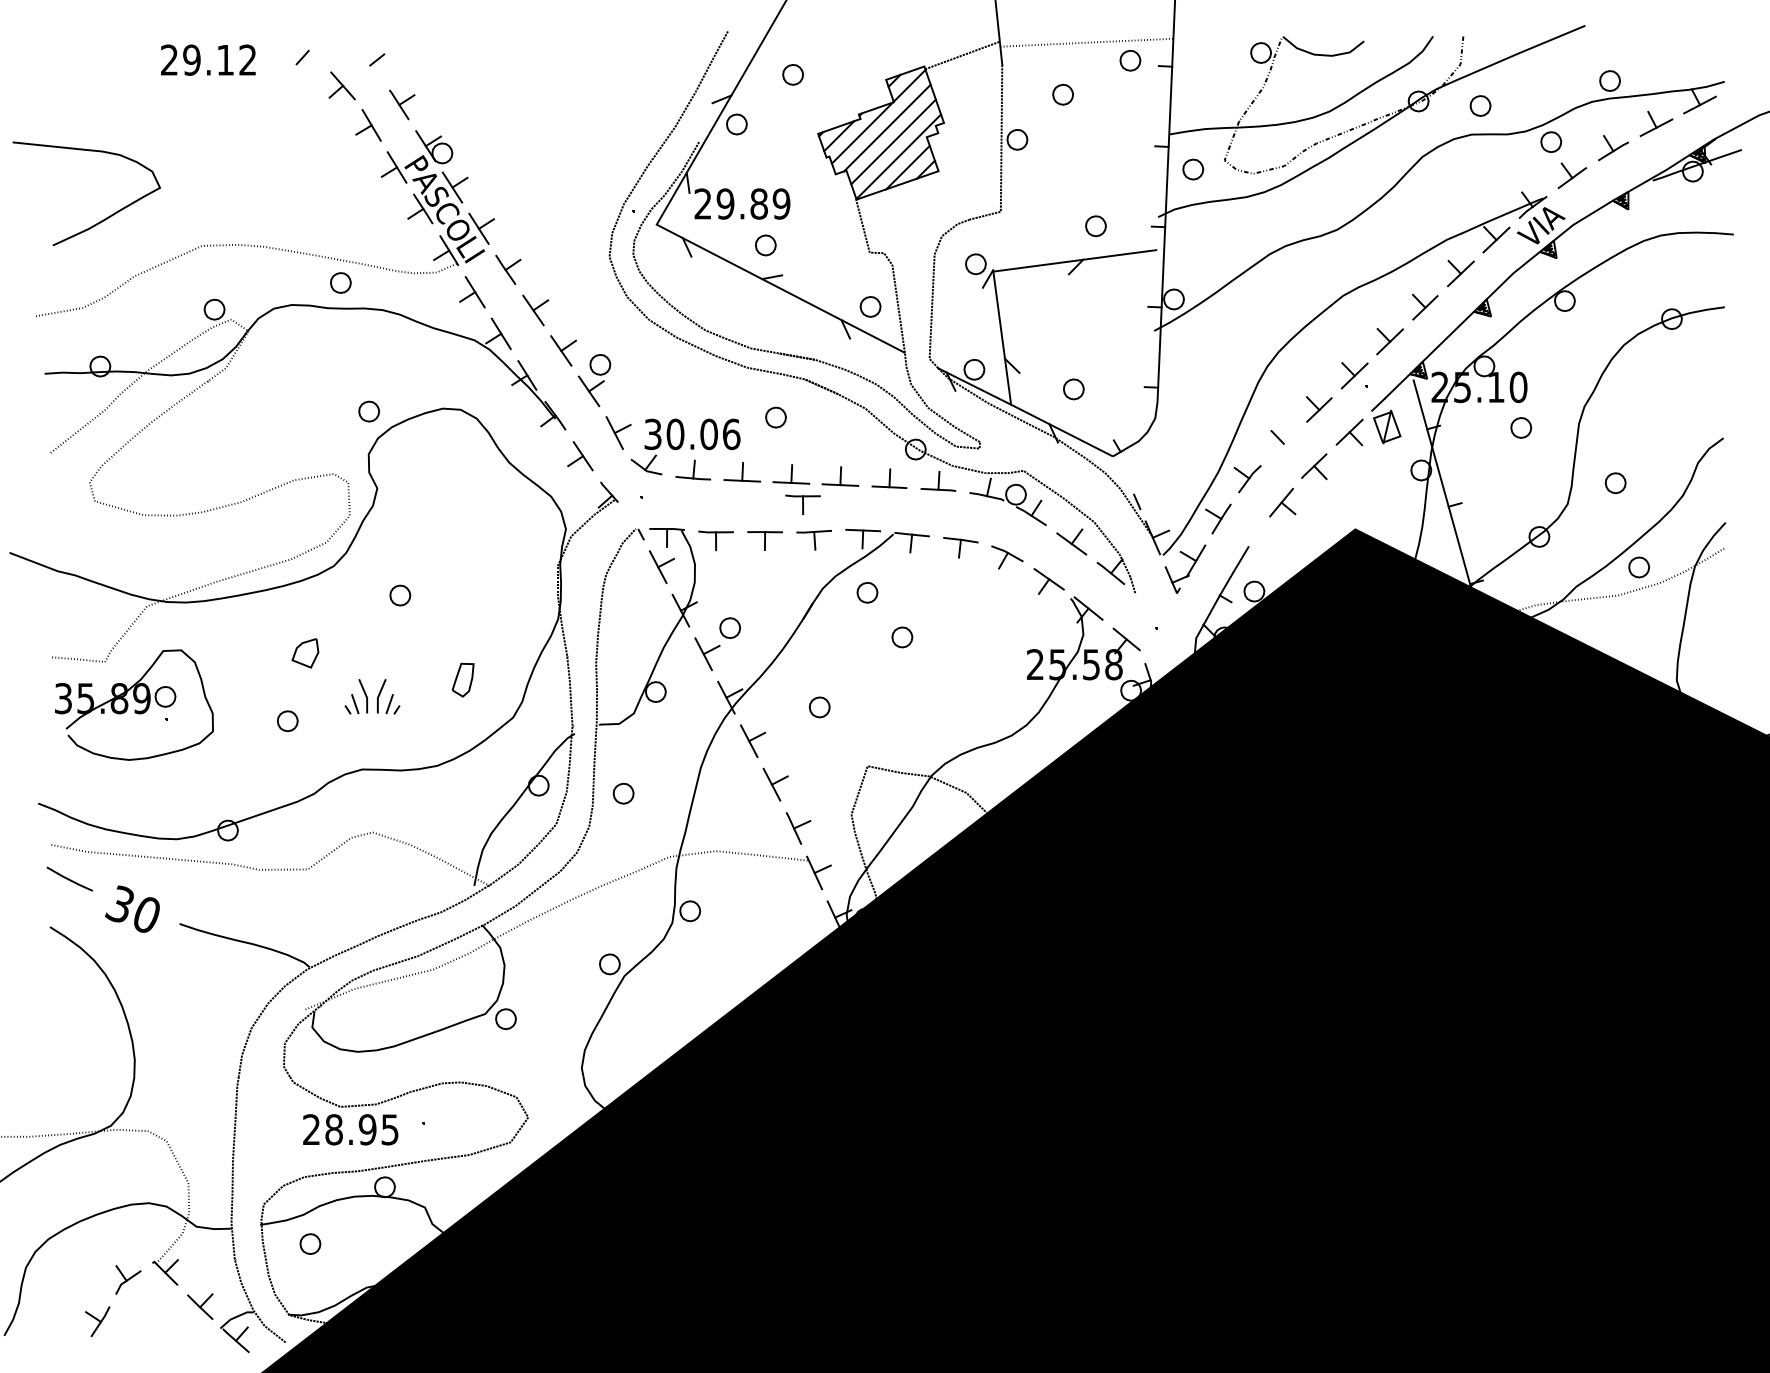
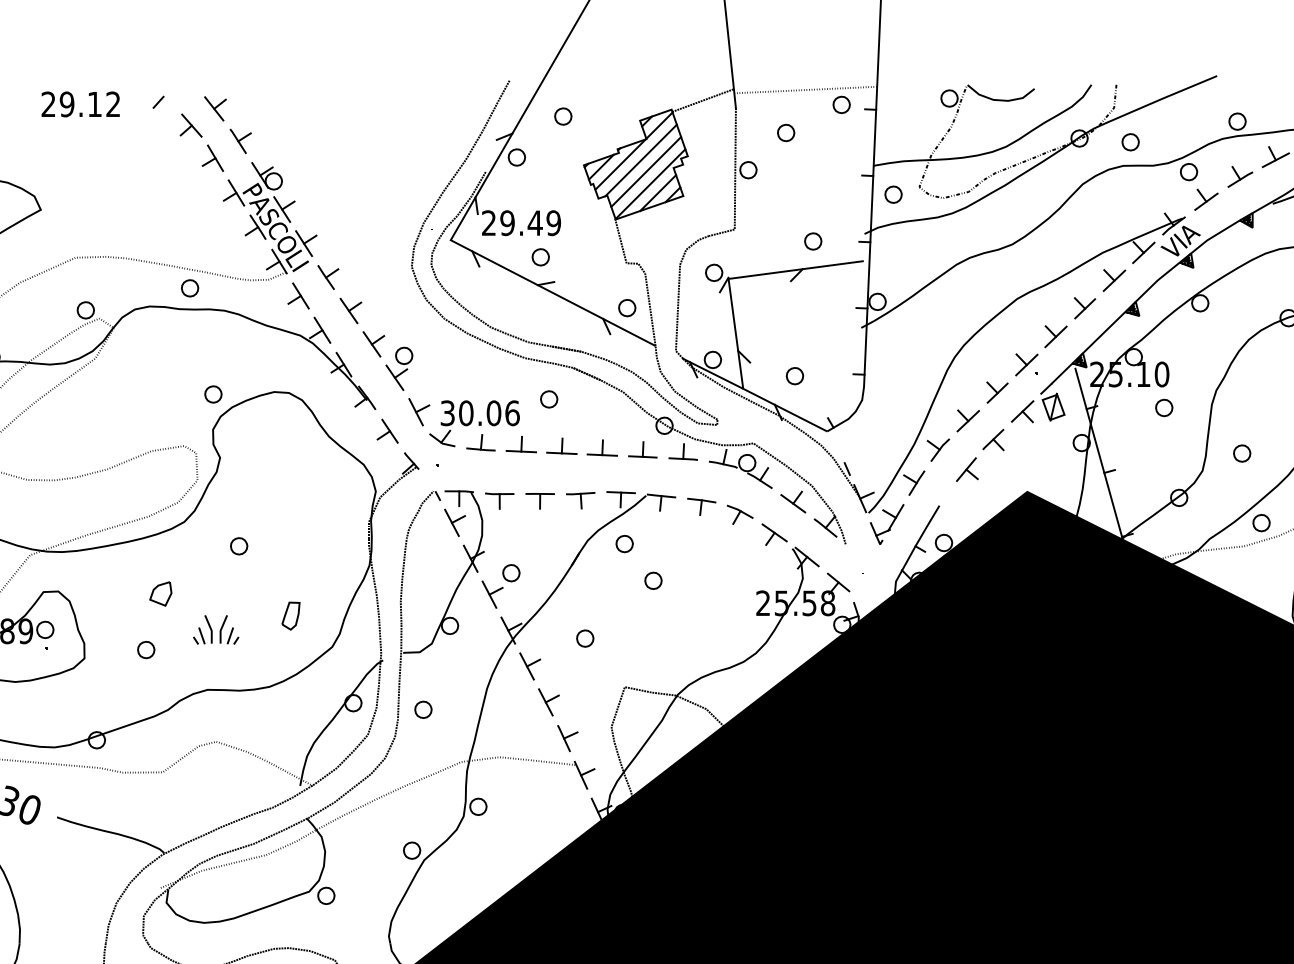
line: (370, 65) -> (214, 108), added
text: (758, 203) -> (534, 222), 29.89 -> 29.49
line: (1283, 443) -> (968, 420), added
part: (802, 504) -> (571, 471), removed

